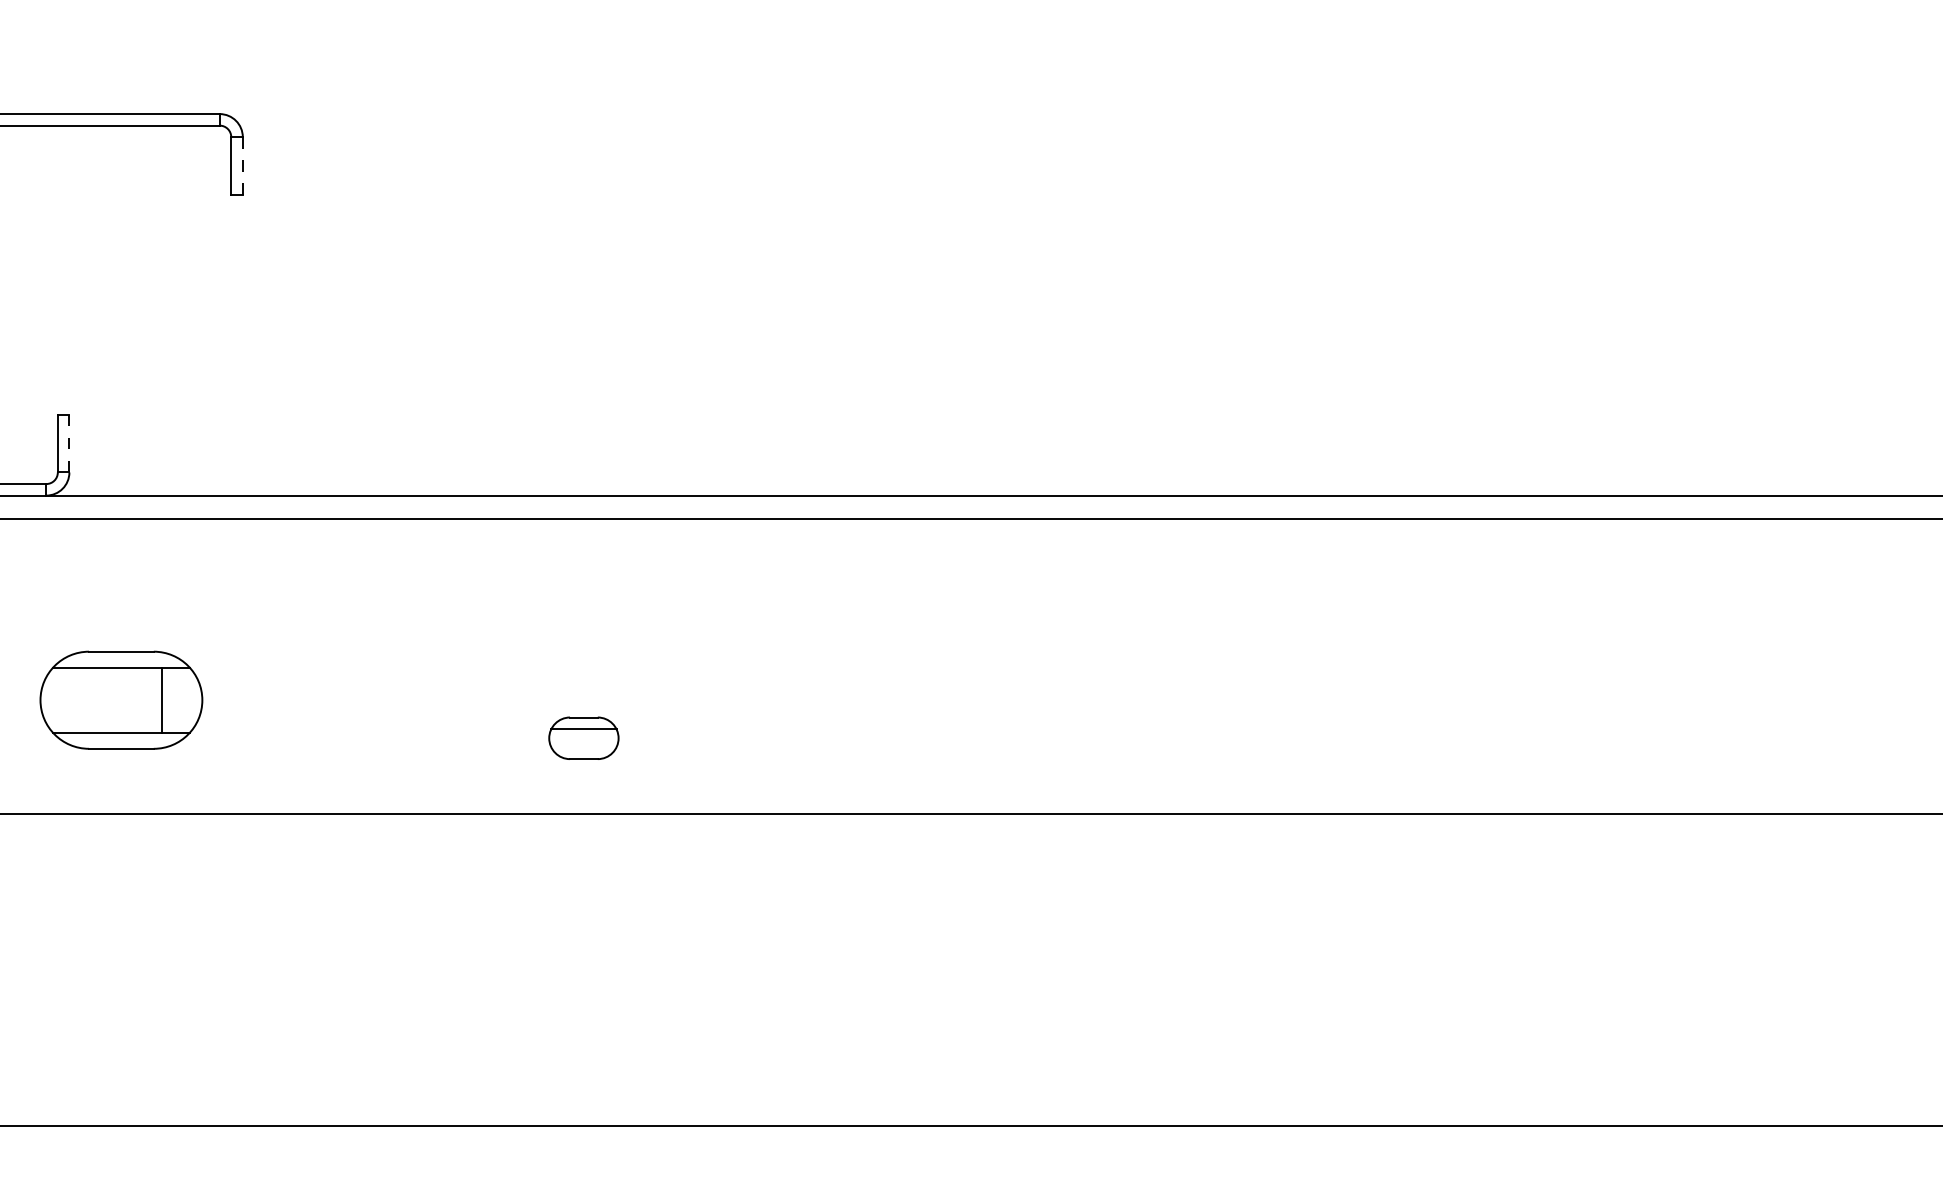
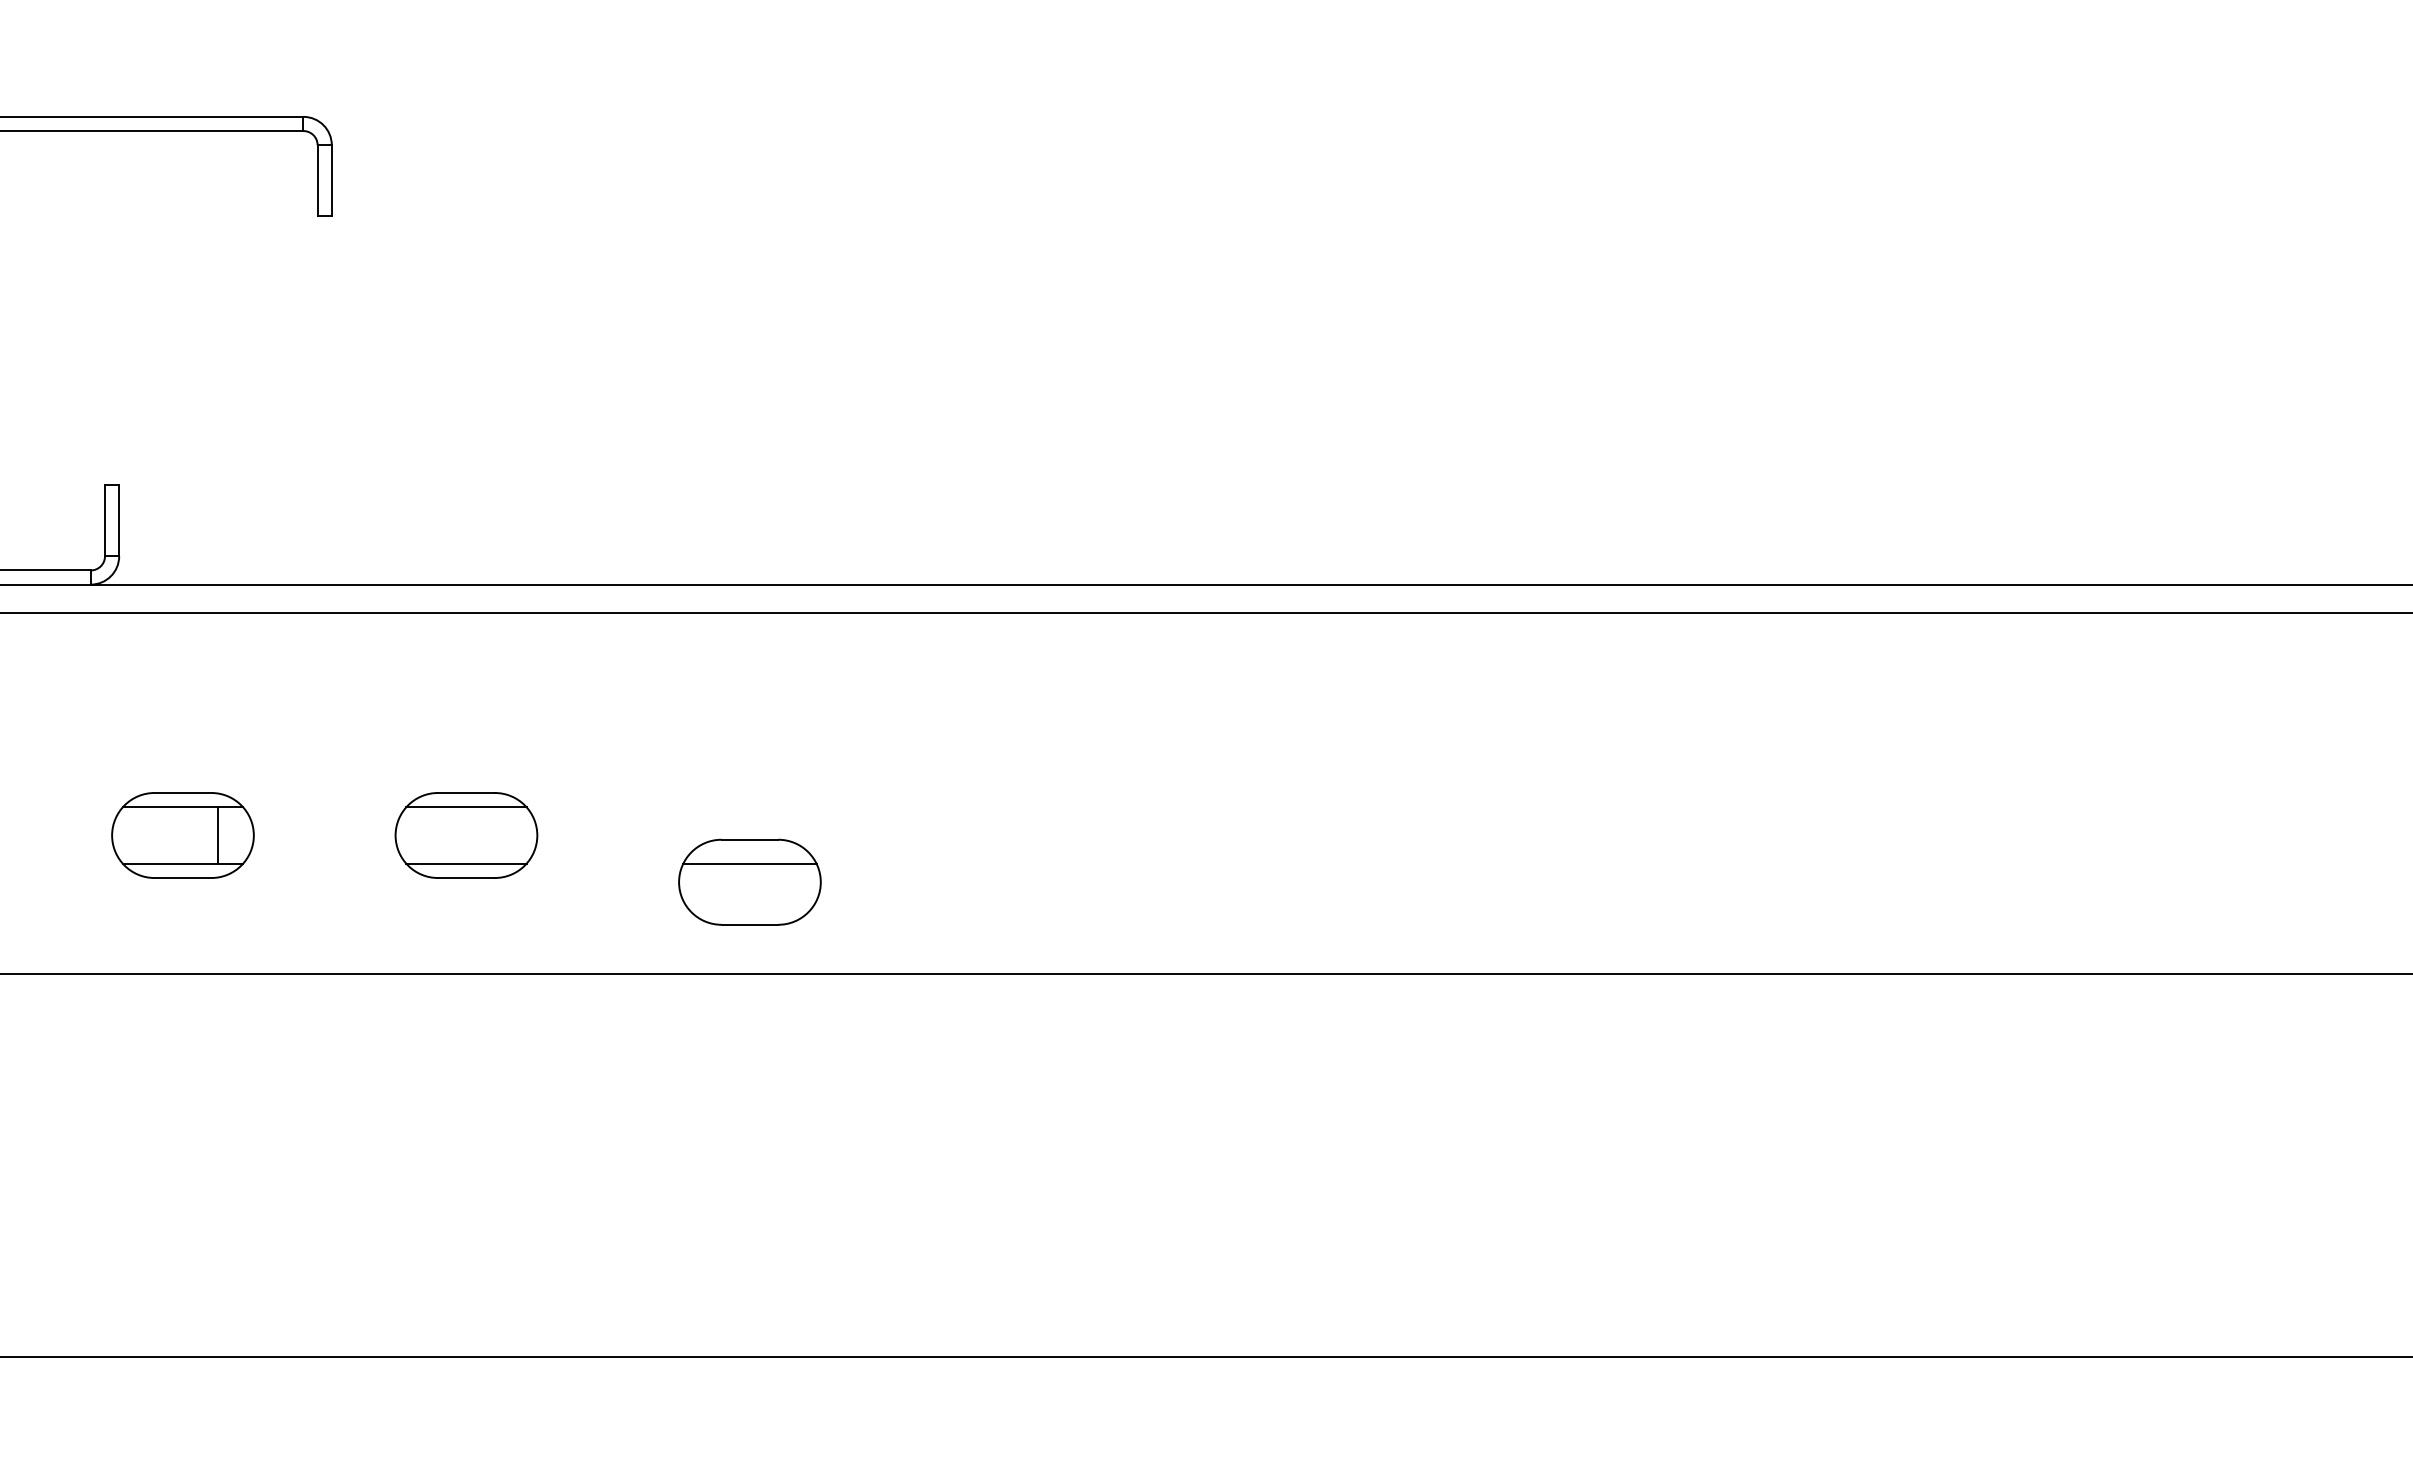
line: (242, 166) -> (331, 181), dashed -> solid
line: (69, 444) -> (119, 521), dashed -> solid
part: (121, 700) -> (182, 835), size x0.71
part: (352, 700) -> (466, 835), added
part: (583, 737) -> (749, 881), size x1.67

